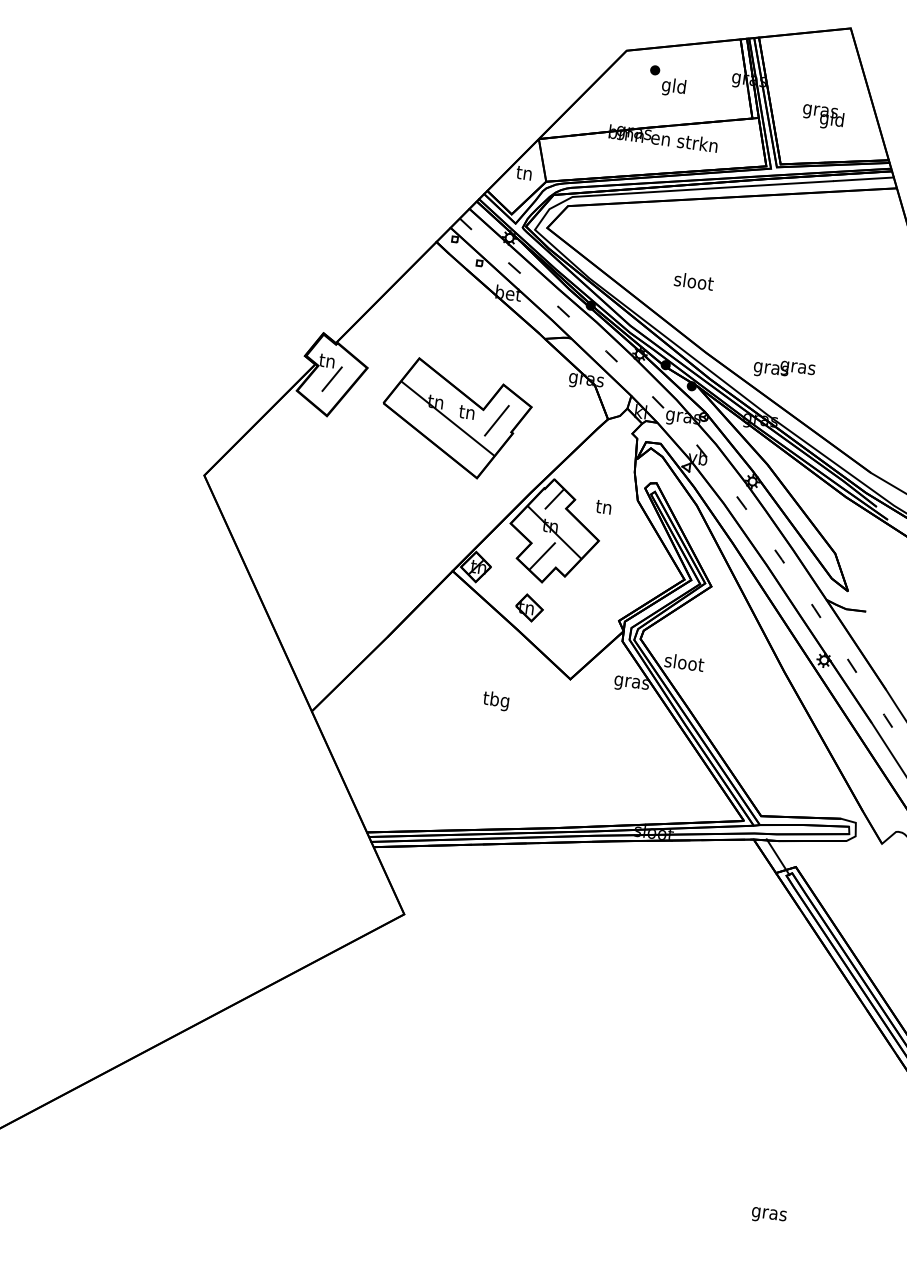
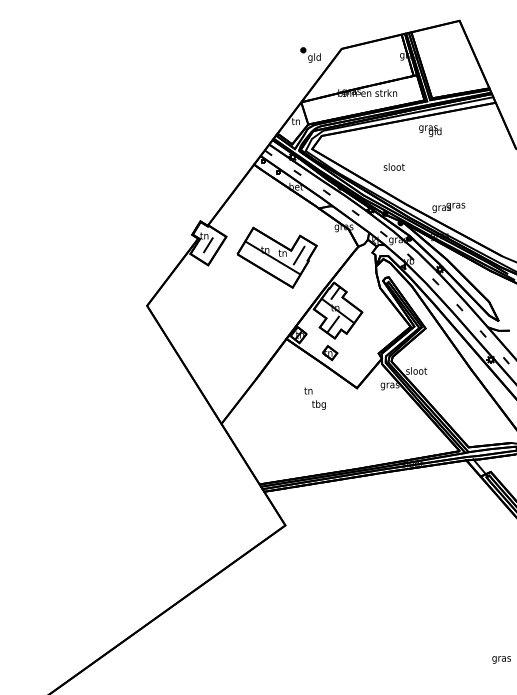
part: (667, 79) -> (310, 54), moved
text: (823, 117) -> (430, 131), moved
text: (604, 506) -> (308, 390), moved

